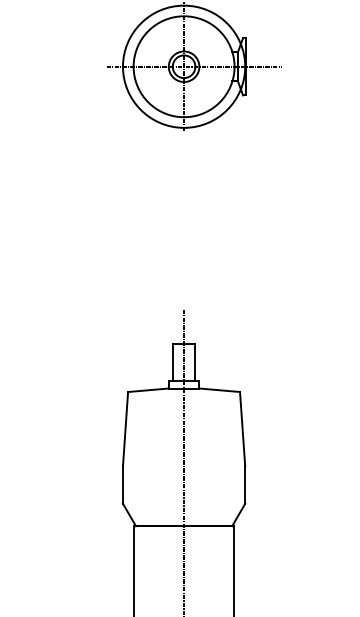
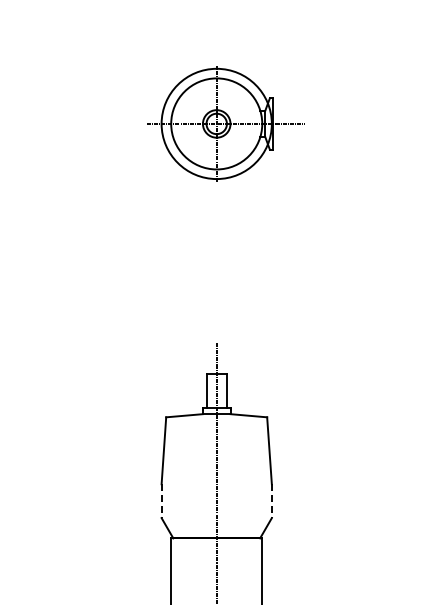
line: (122, 485) -> (161, 501), solid -> dashed
line: (244, 485) -> (271, 501), solid -> dashed

